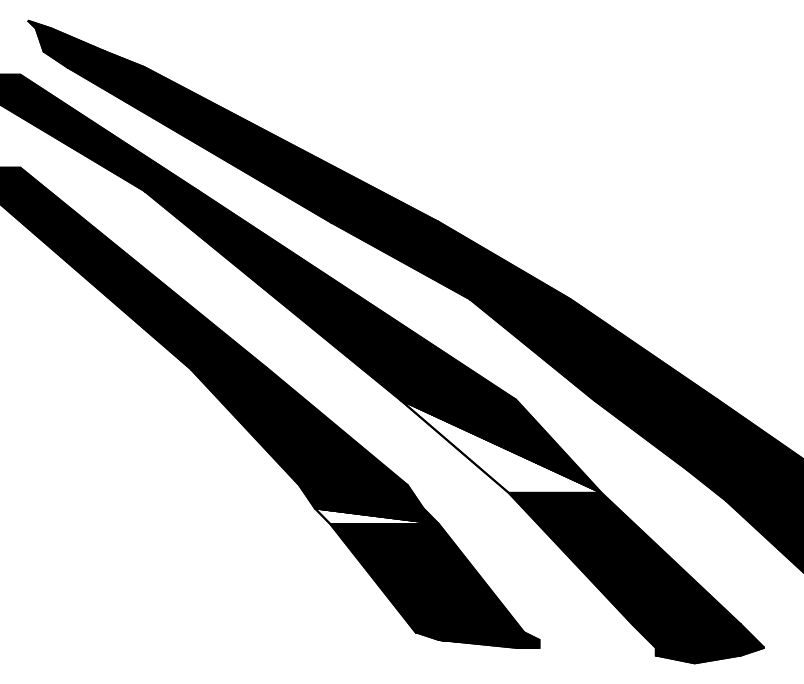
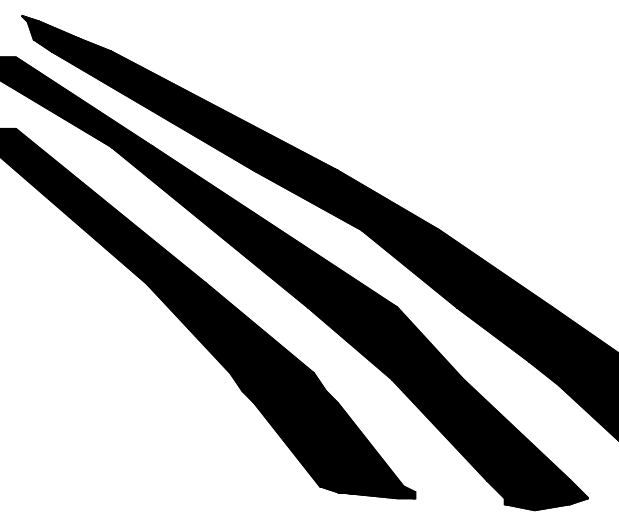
fill: (500, 445) -> (385, 342), added
fill: (376, 515) -> (289, 396), added

